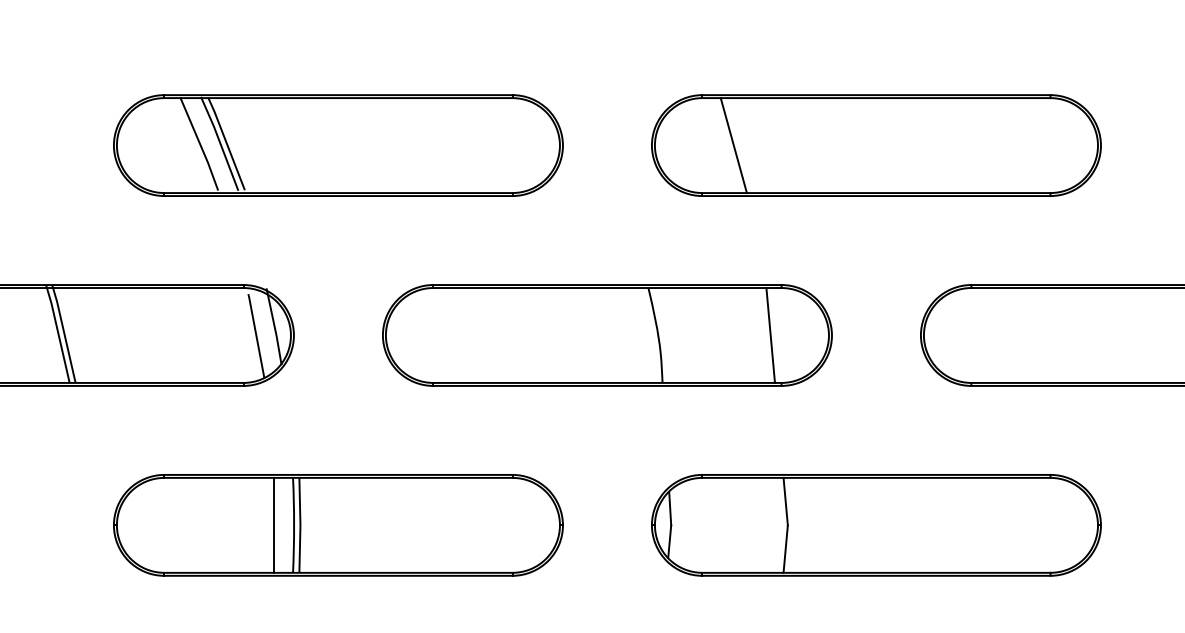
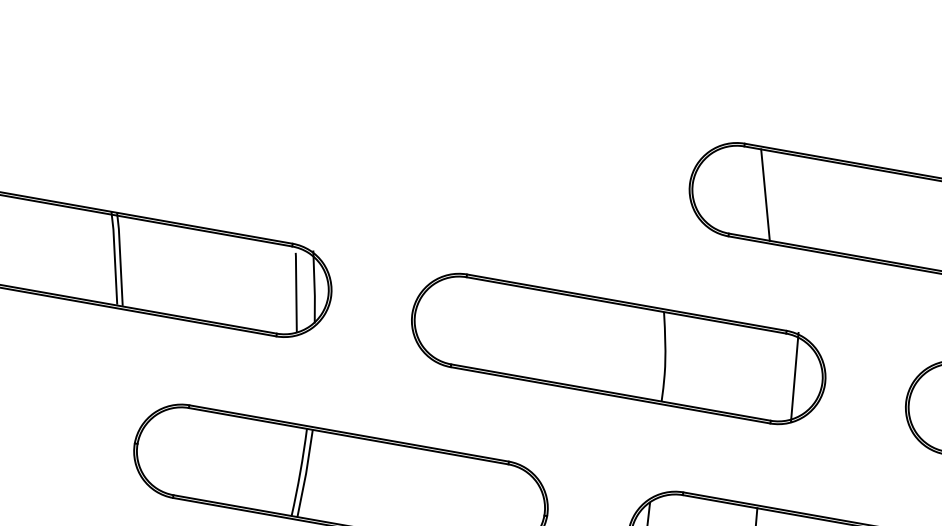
part: (338, 145) -> (402, 131), removed
line: (770, 335) -> (794, 377), moved
line: (274, 524) -> (282, 468), removed

